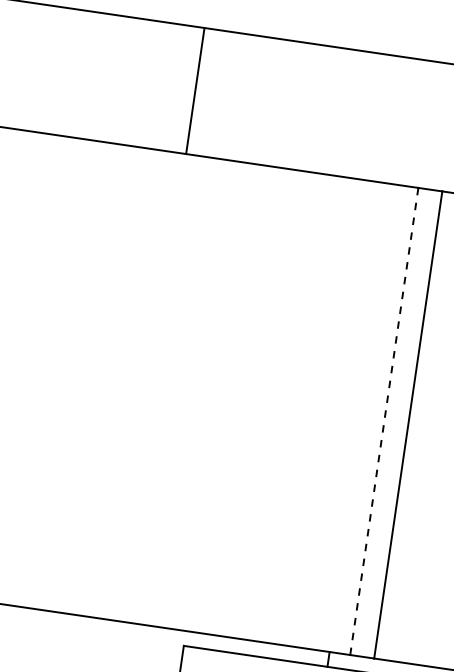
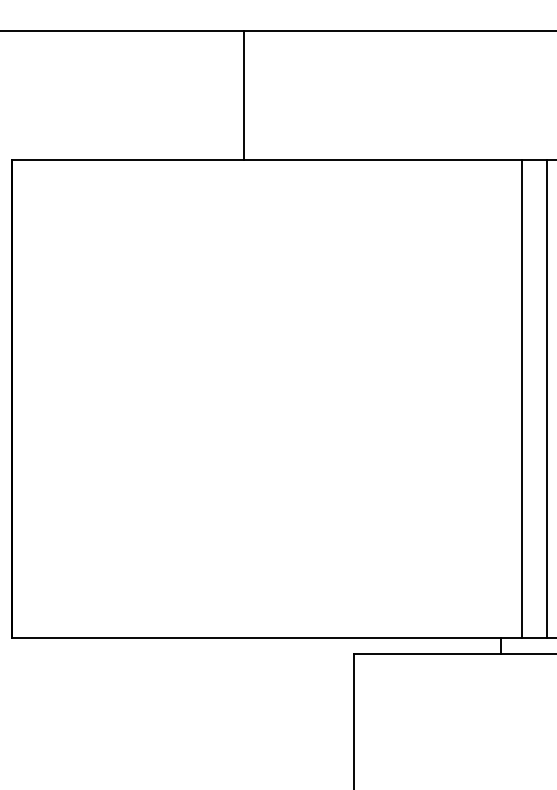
line: (194, 90) -> (243, 94), moved
line: (383, 421) -> (521, 399), dashed -> solid

